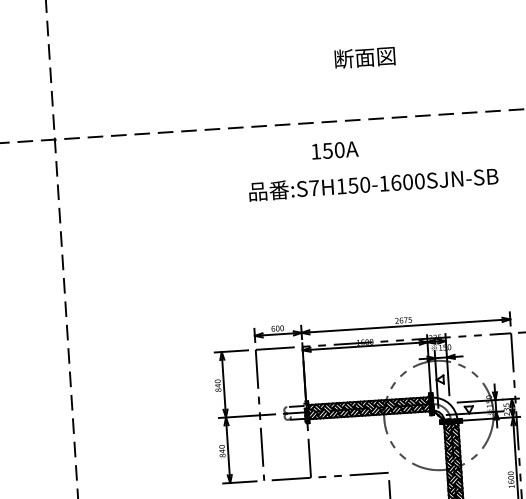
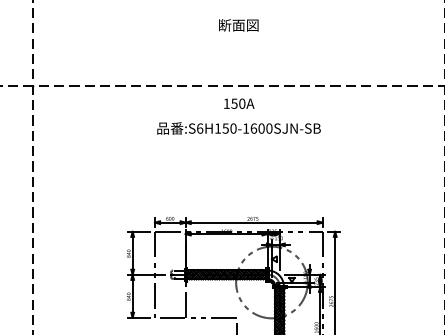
text: (364, 57) -> (238, 25), moved
text: (335, 149) -> (239, 103), moved
text: (314, 188) -> (200, 128), :S7H150-1600SJN-SB -> :S6H150-1600SJN-SB

